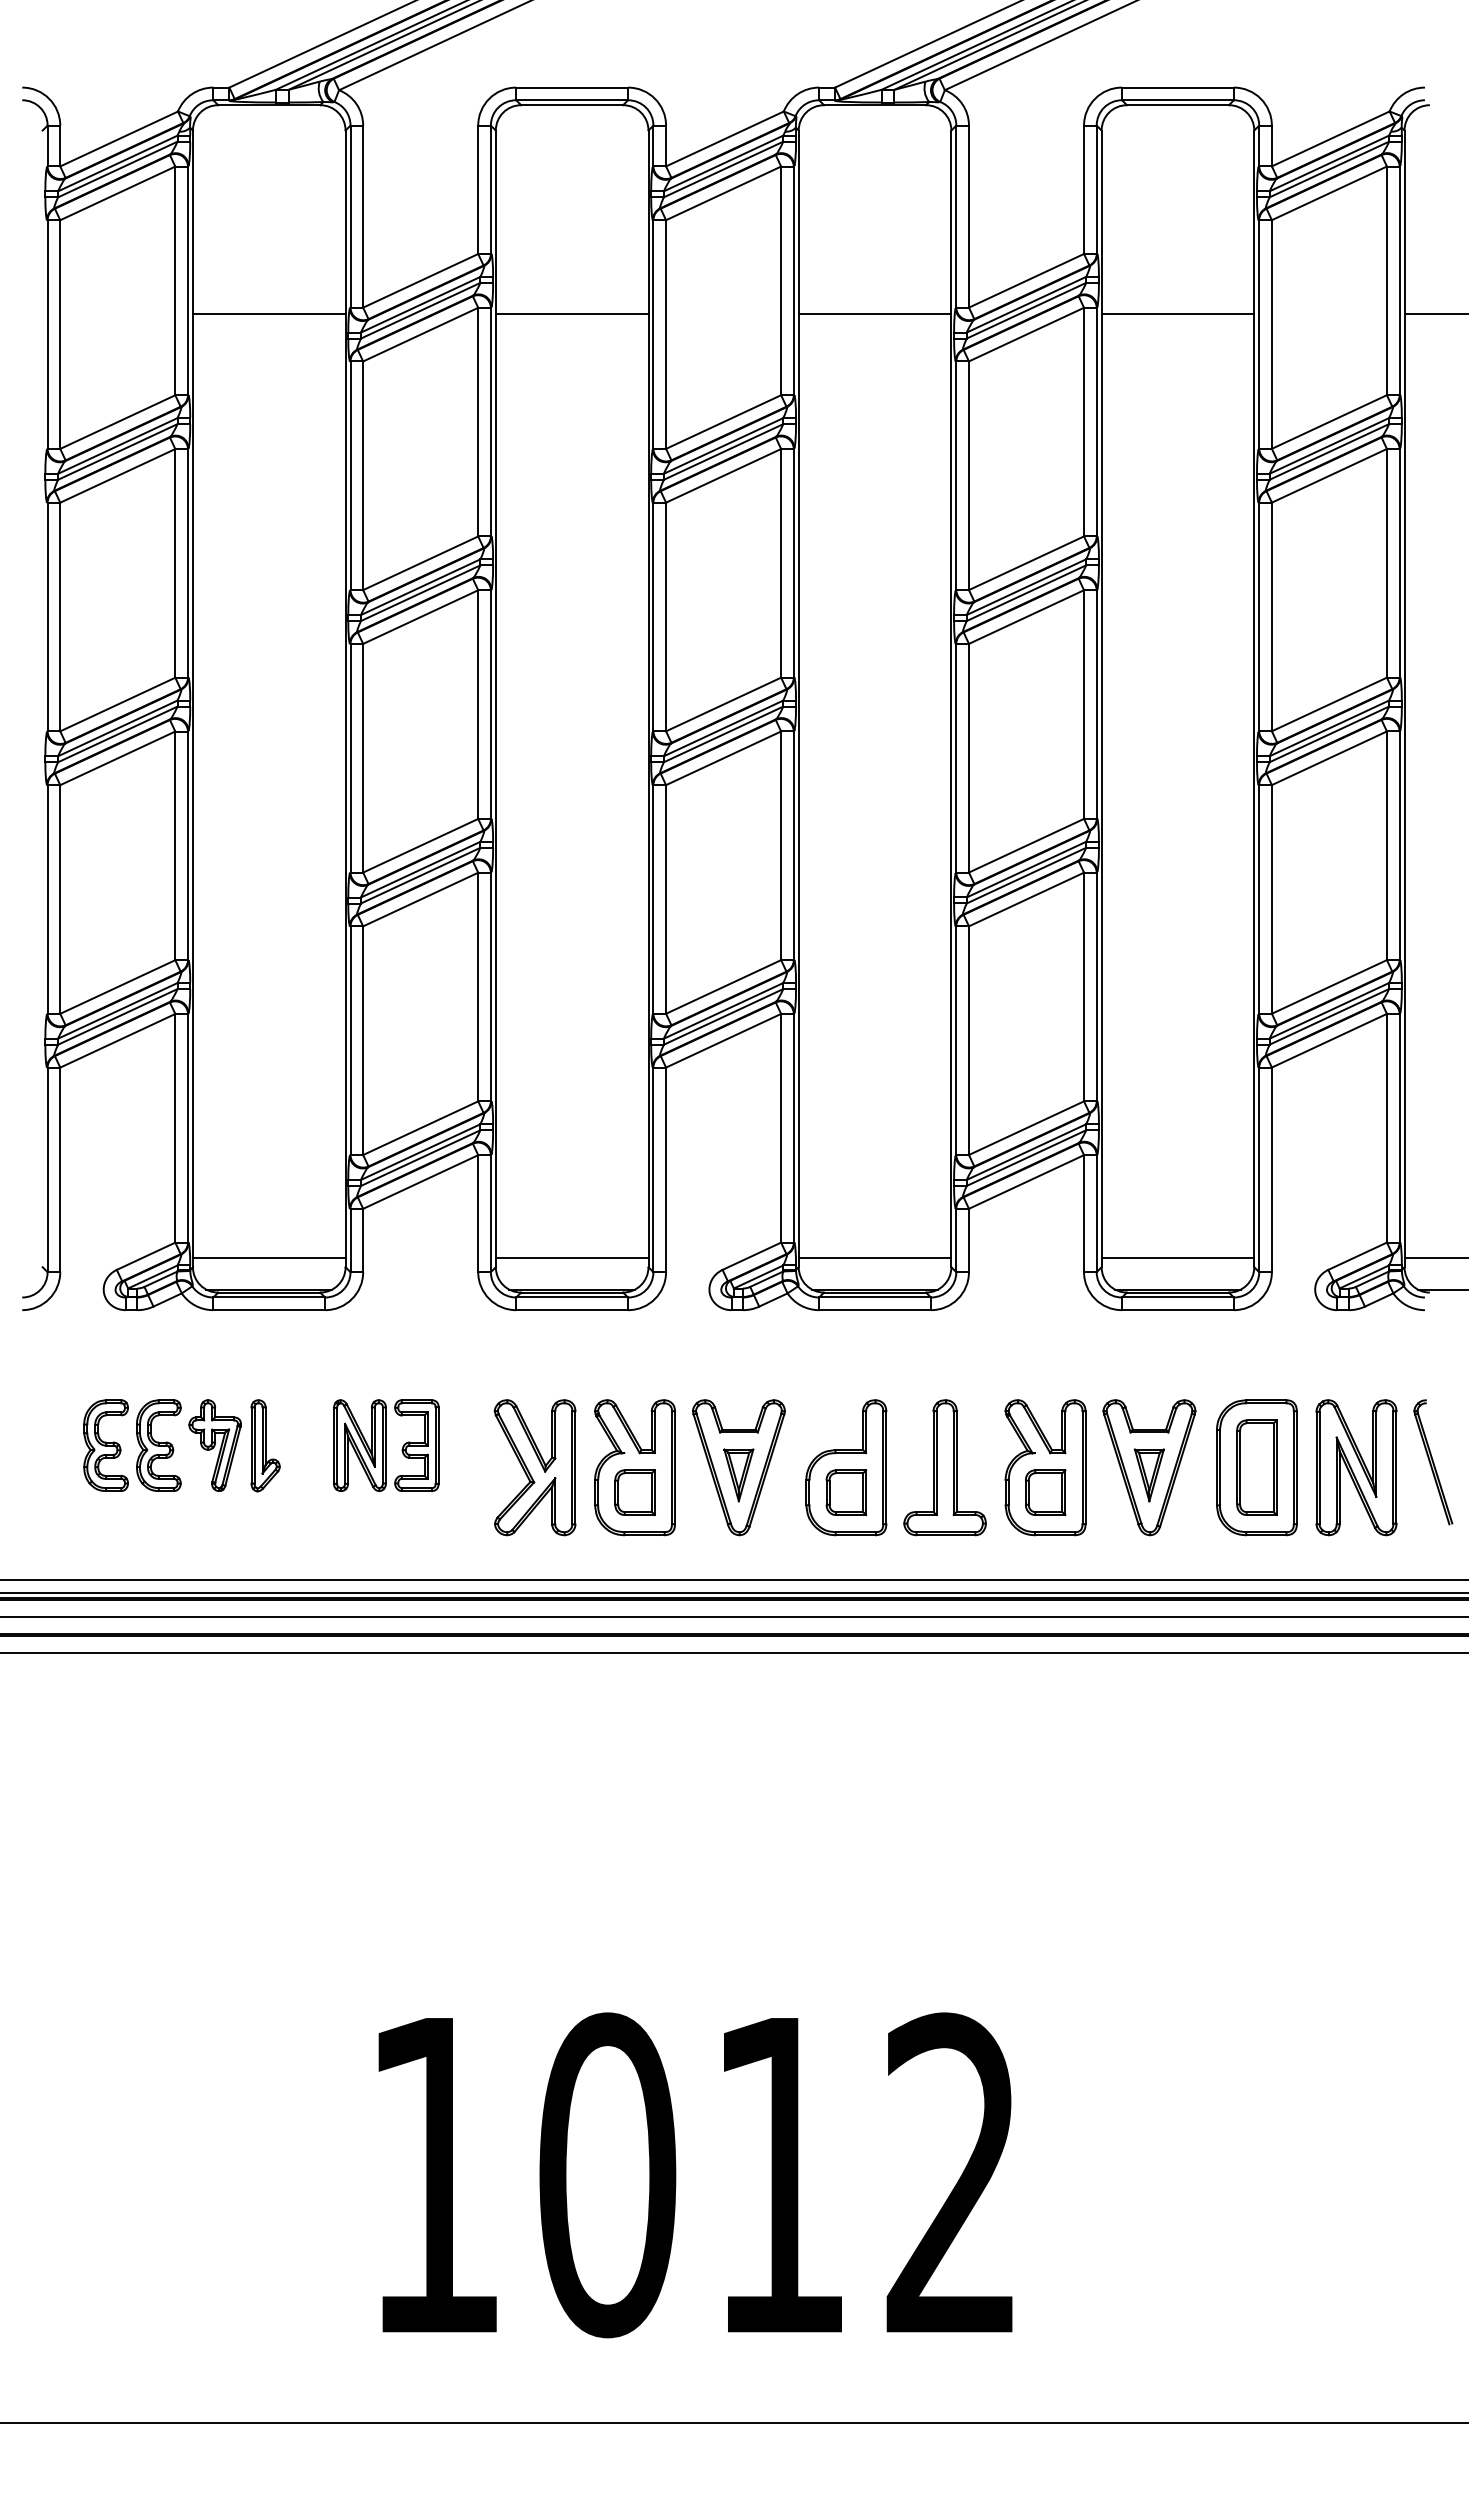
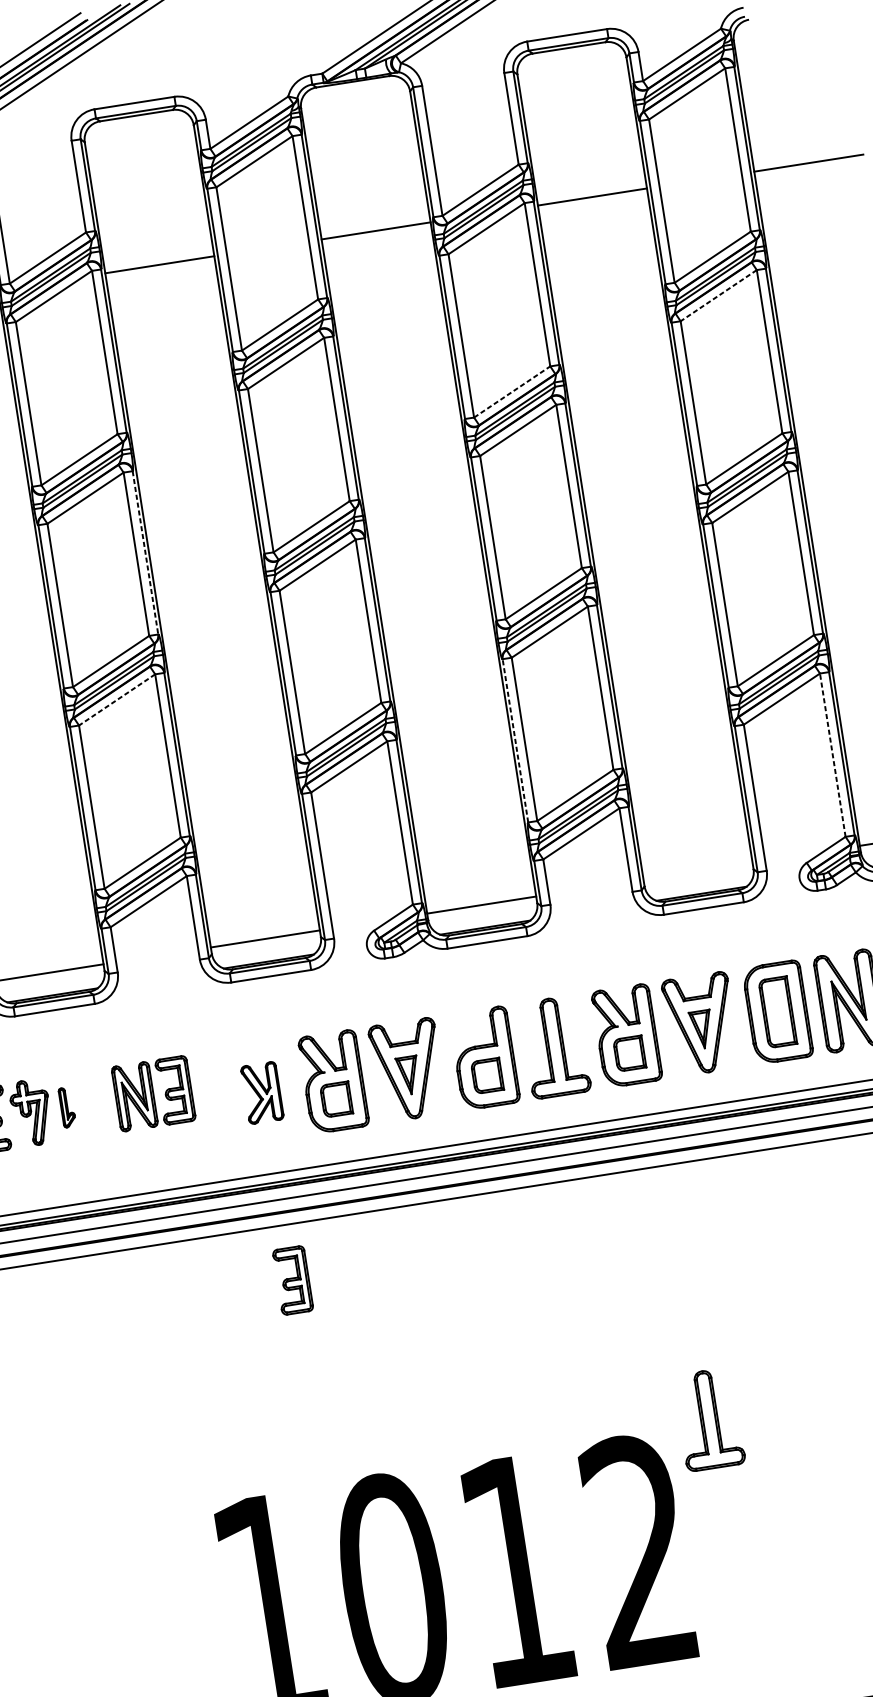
line: (1328, 476) -> (718, 296), solid -> dashed
line: (1026, 563) -> (512, 392), solid -> dashed
line: (490, 705) -> (145, 553), solid -> dashed
line: (420, 899) -> (116, 699), solid -> dashed
line: (956, 1040) -> (515, 740), solid -> dashed
line: (1386, 1127) -> (832, 754), solid -> dashed
line: (1177, 1257) -> (697, 870), removed
part: (265, 1445) -> (67, 1107), size x0.6
part: (534, 1467) -> (261, 1092), size x0.6
part: (536, 1730) -> (292, 1280), added
part: (1075, 2009) -> (708, 1419), added

